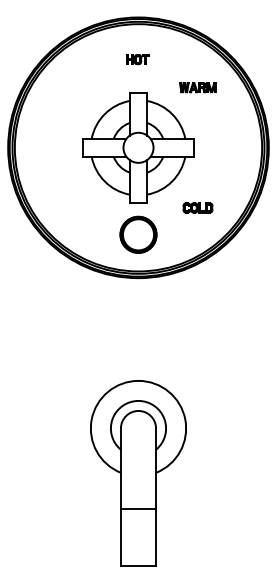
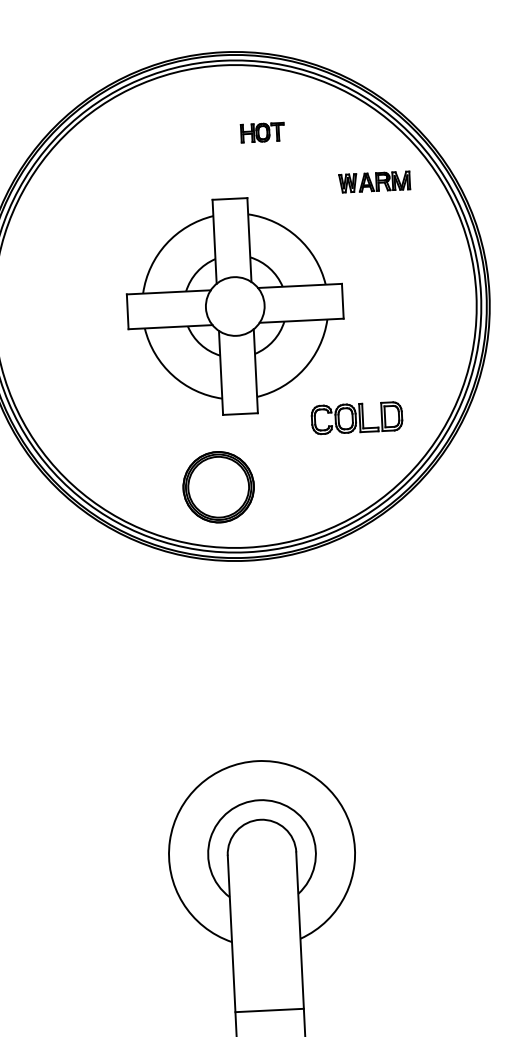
part: (137, 59) -> (261, 132), moved
part: (197, 87) -> (373, 181), moved
part: (197, 207) -> (356, 417), size x1.6
part: (138, 234) -> (218, 486), moved

